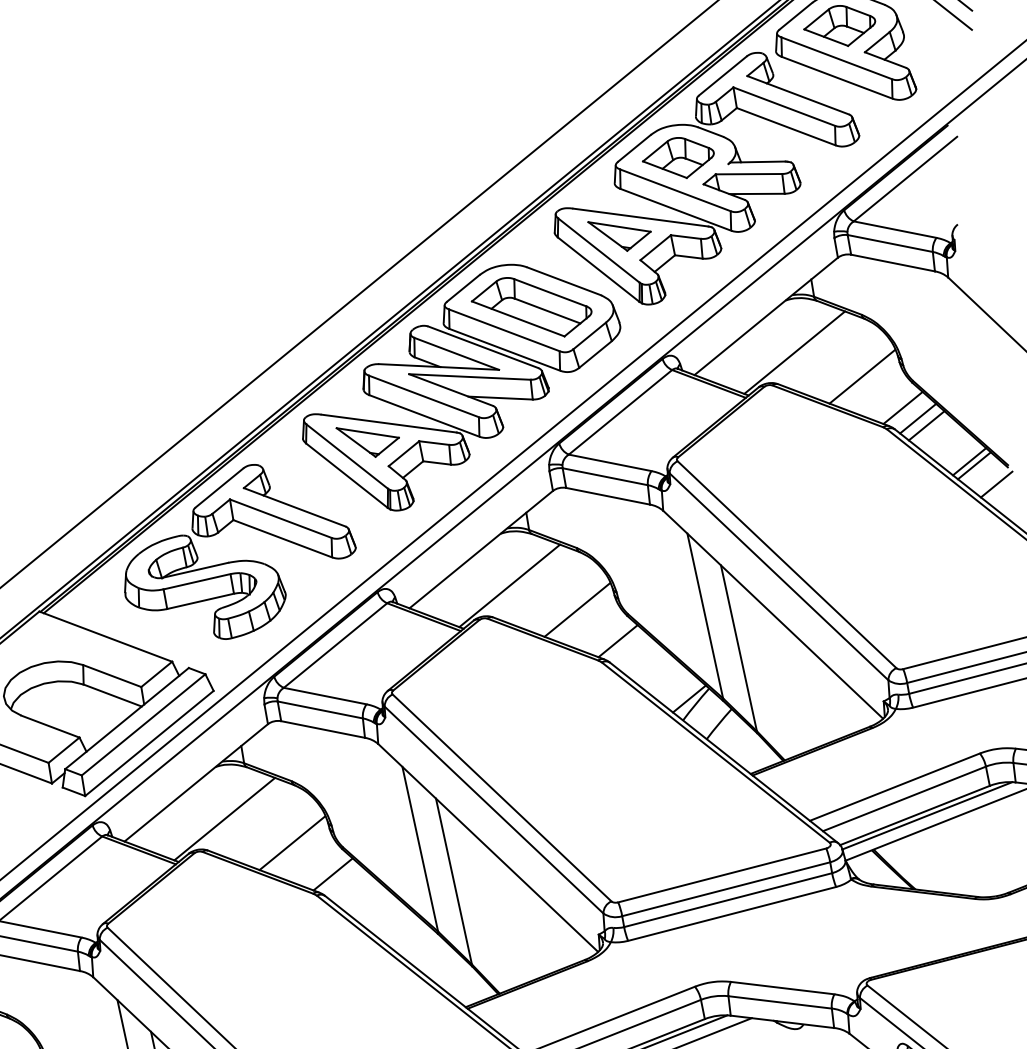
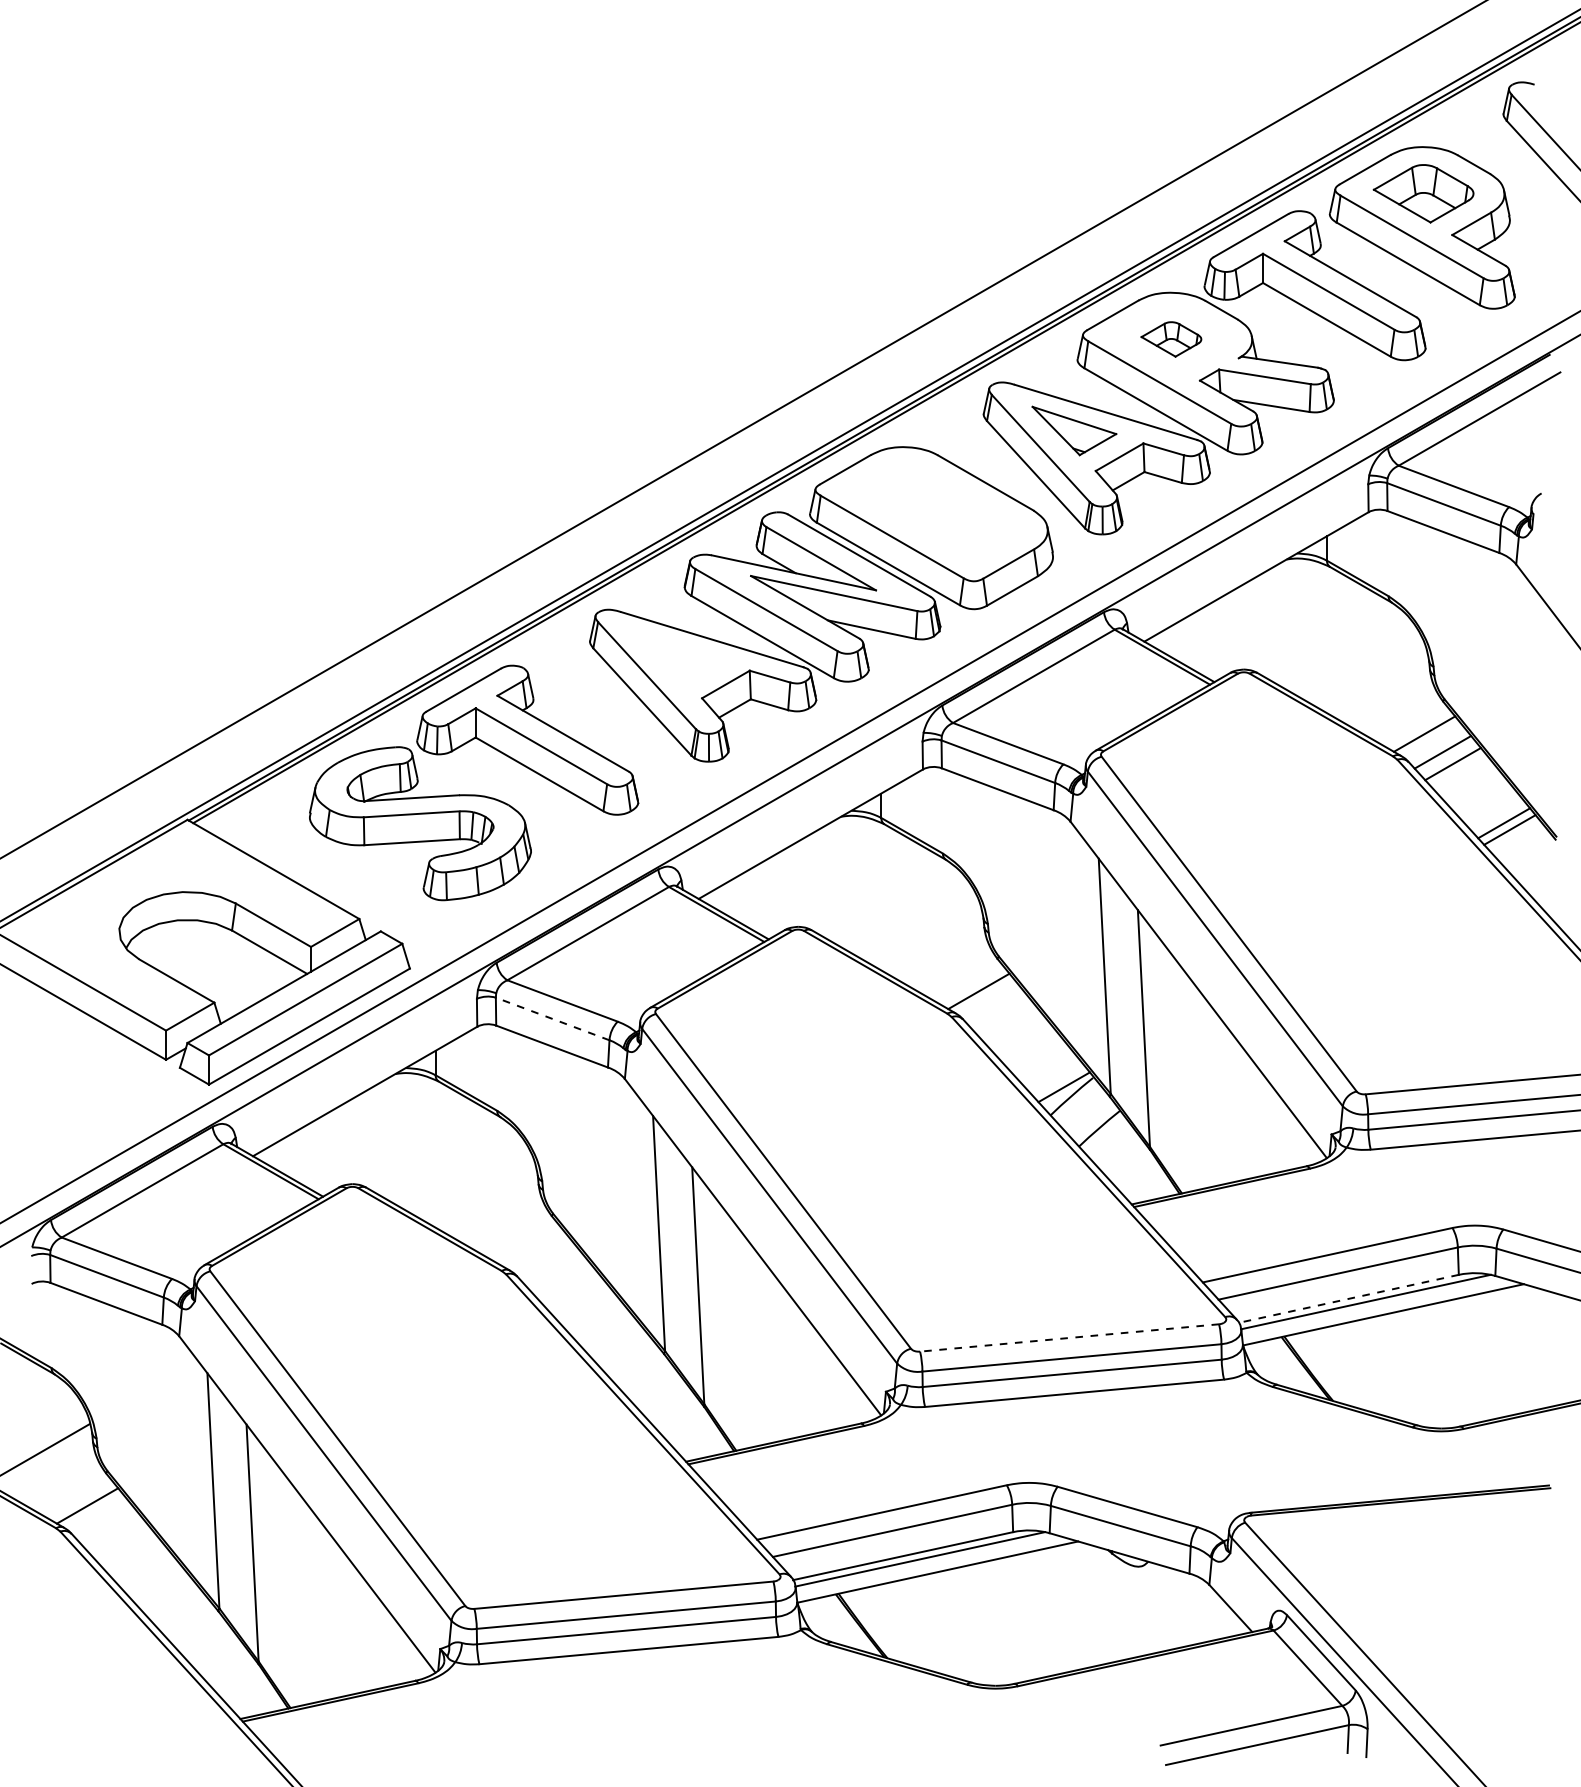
part: (678, 158) -> (1171, 339), size x0.6
part: (532, 308) -> (935, 512), removed
line: (794, 352) -> (1287, 632), removed
line: (862, 376) -> (1375, 681), removed
part: (368, 440) -> (680, 658), removed
line: (996, 484) -> (1535, 860), removed
line: (509, 585) -> (841, 890), removed
line: (577, 609) -> (929, 938), removed
line: (320, 709) -> (552, 1018), solid -> dashed
line: (914, 815) -> (1348, 1298), solid -> dashed
line: (224, 818) -> (396, 1147), removed
line: (291, 843) -> (483, 1196), removed
line: (332, 874) -> (532, 1248), removed
line: (722, 875) -> (1069, 1338), solid -> dashed

